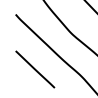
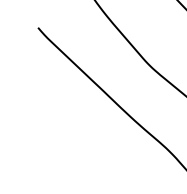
line: (35, 69) -> (77, 138), removed

